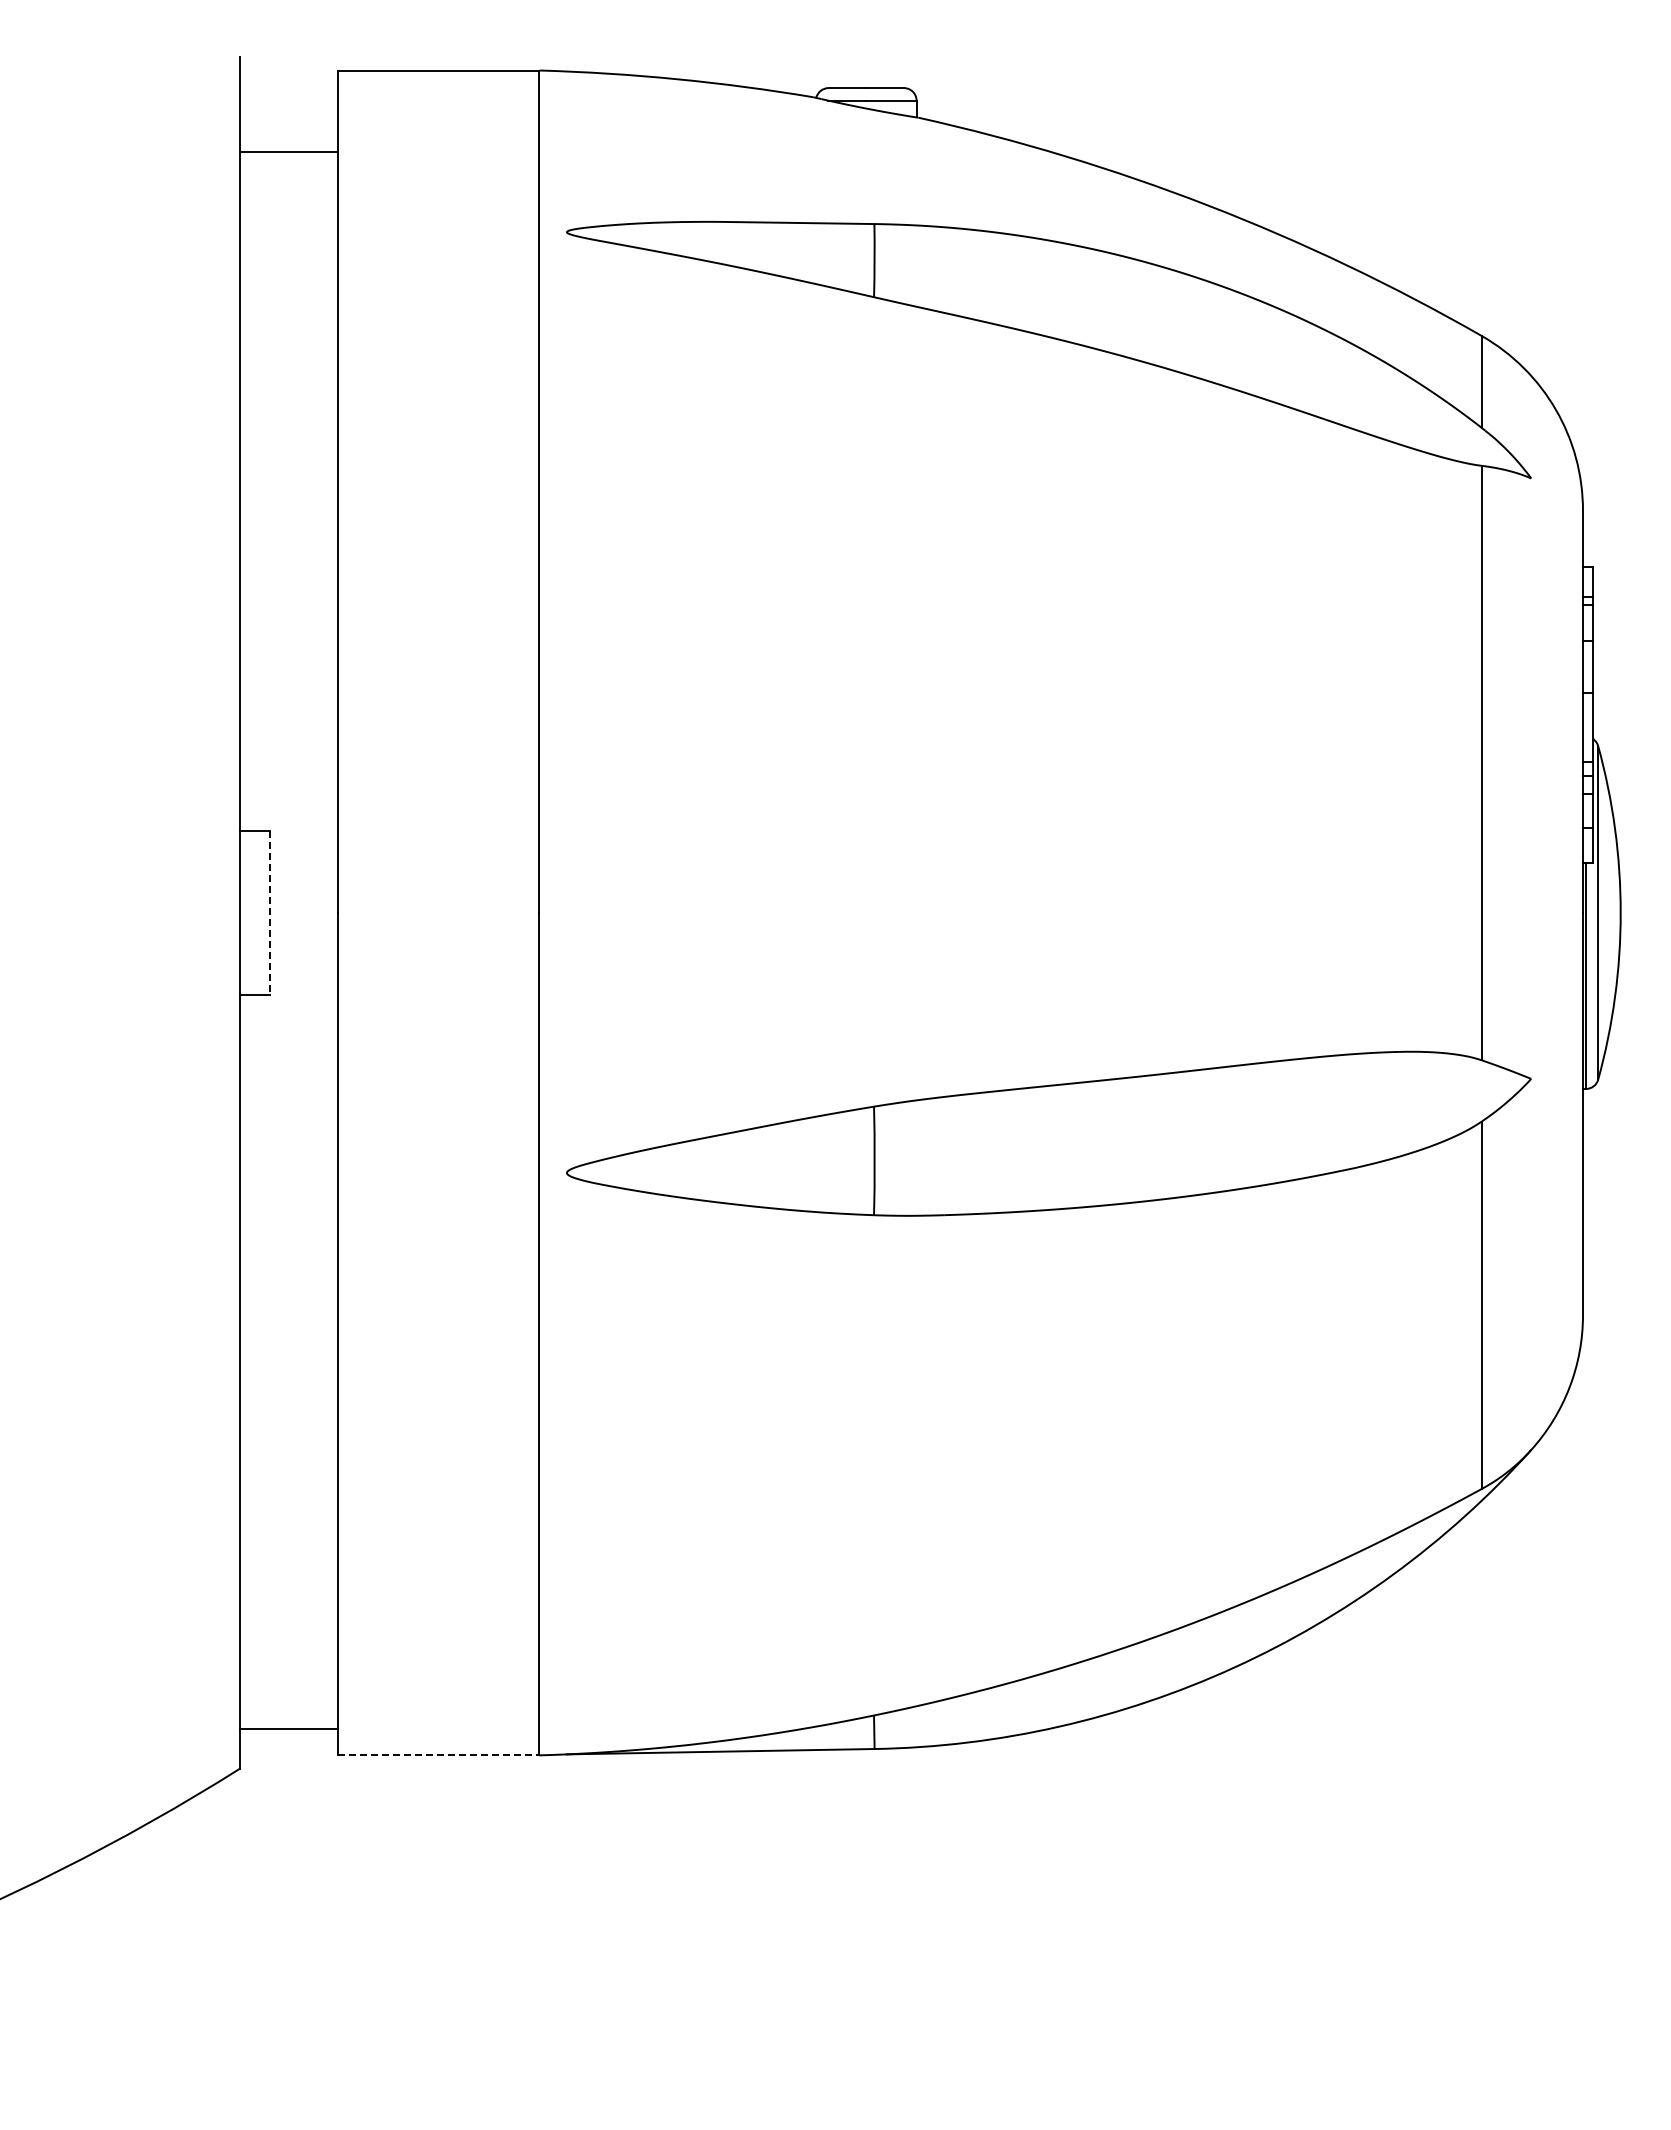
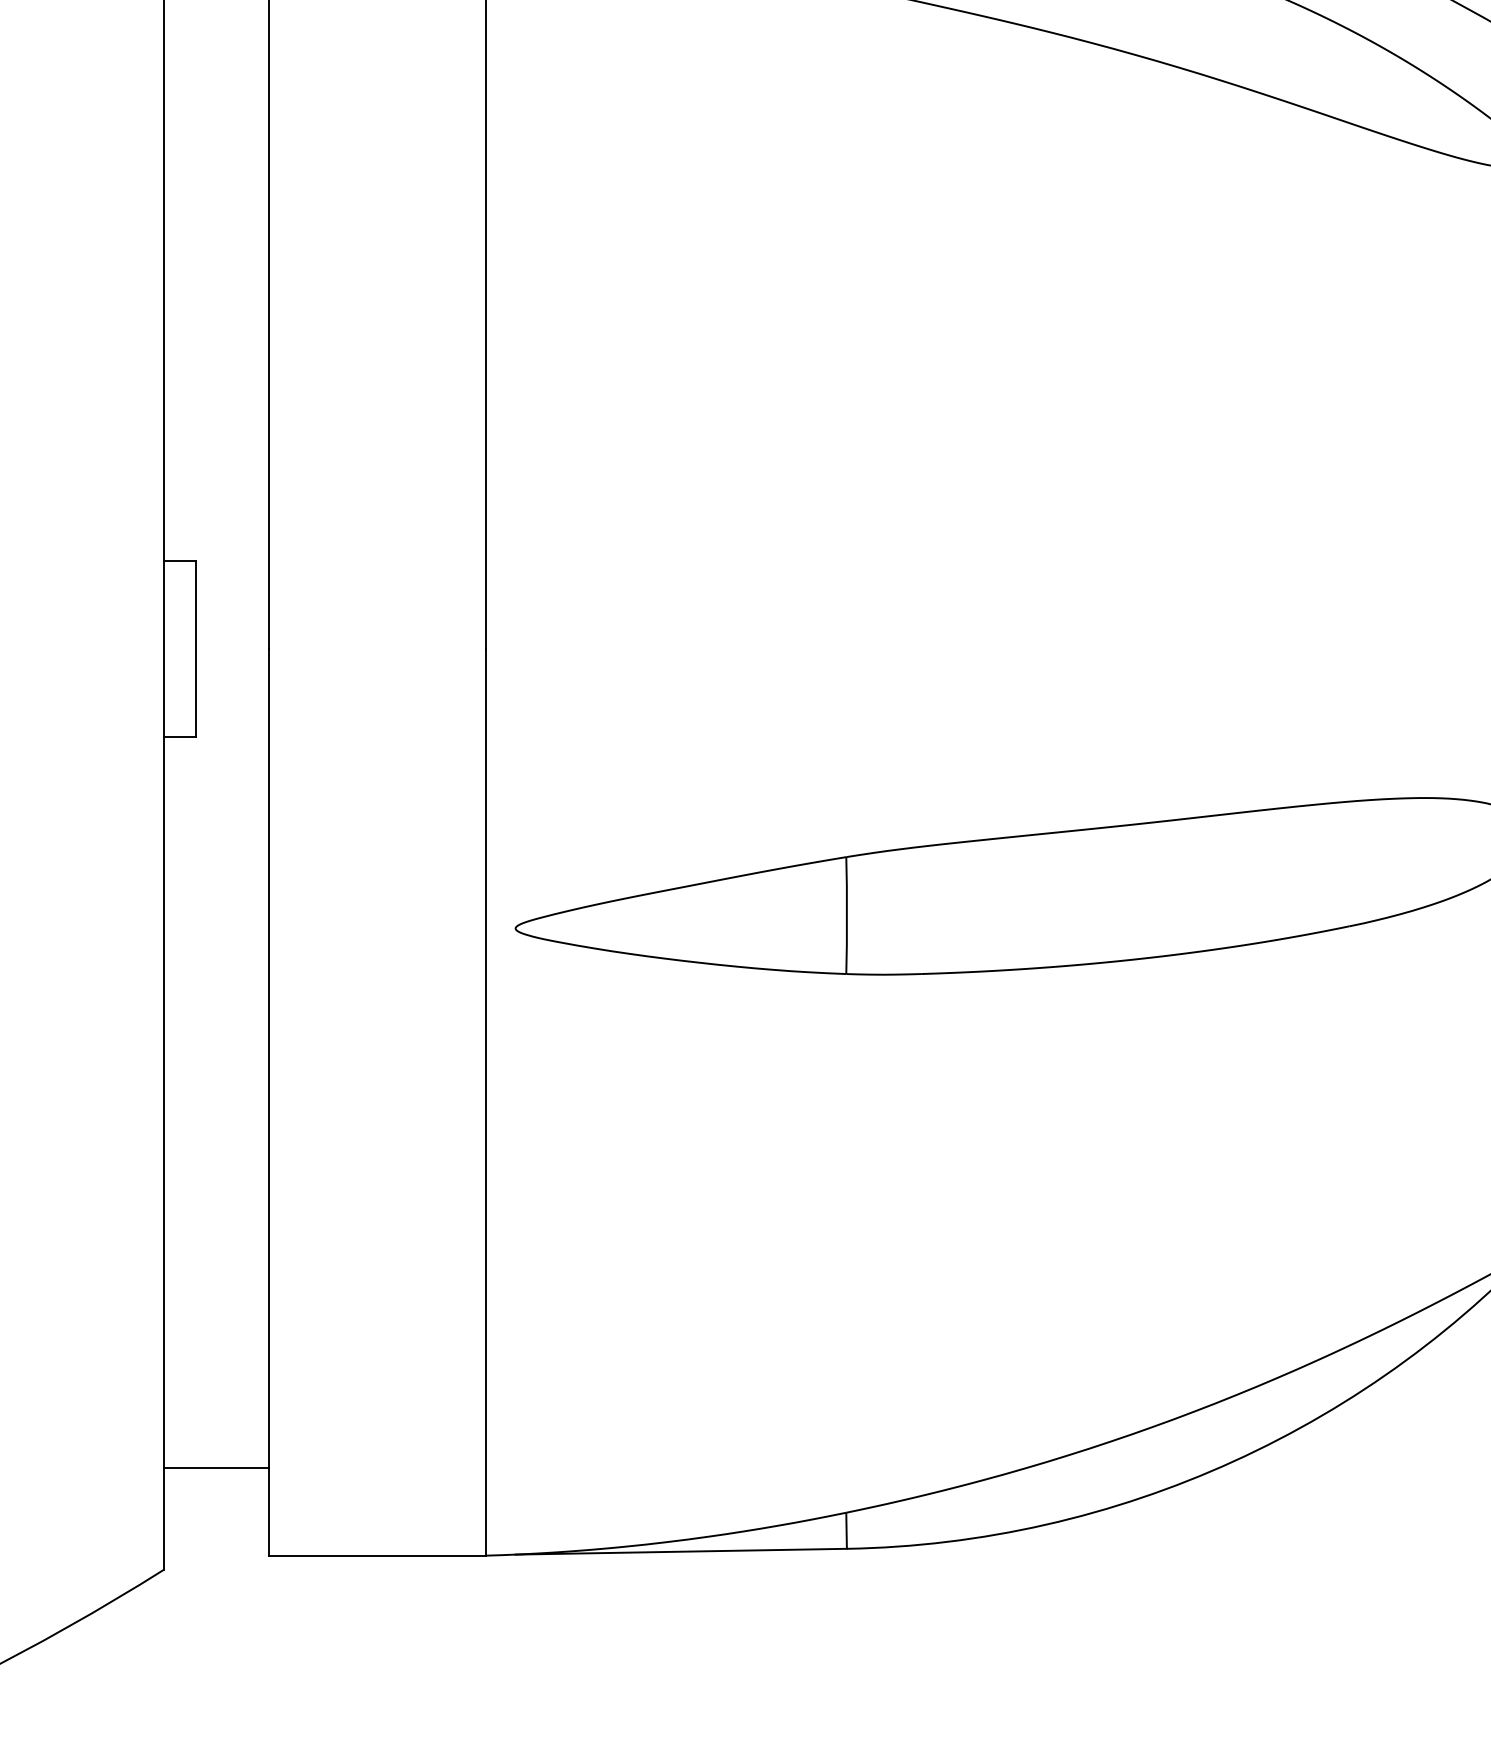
line: (270, 912) -> (196, 648), dashed -> solid
line: (289, 1728) -> (216, 1467), moved
line: (438, 1755) -> (377, 1555), dashed -> solid

